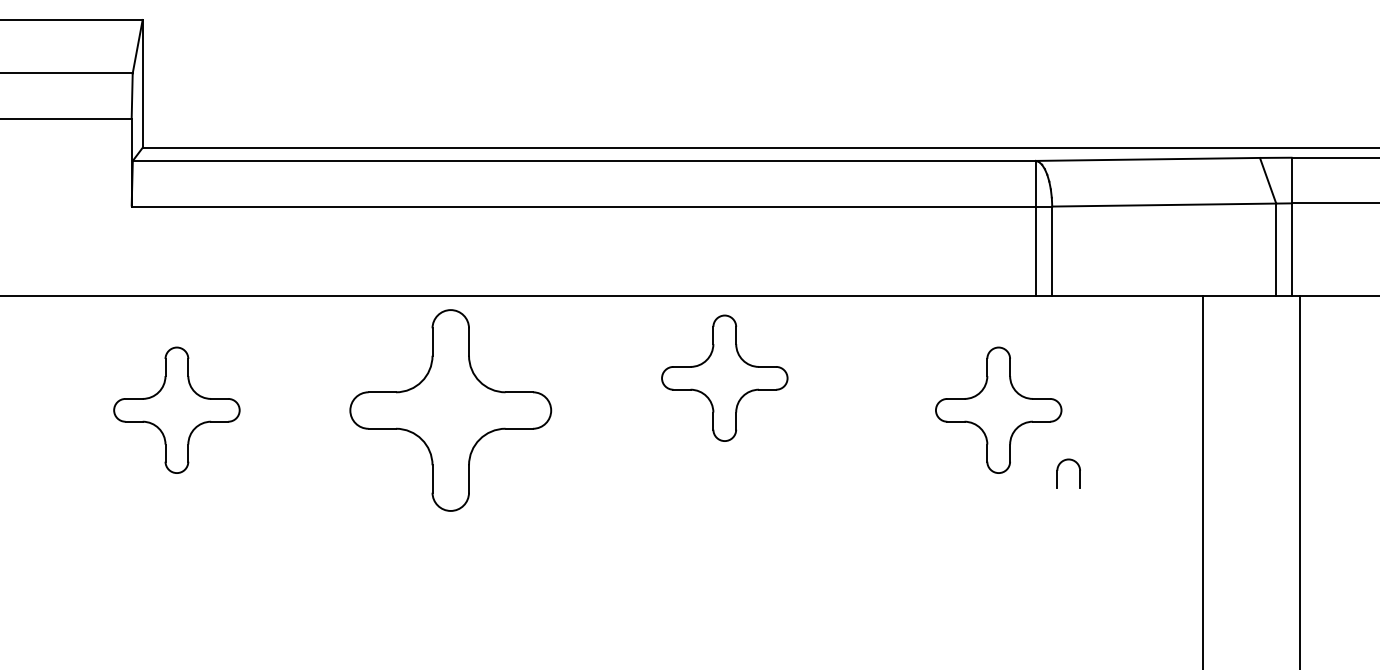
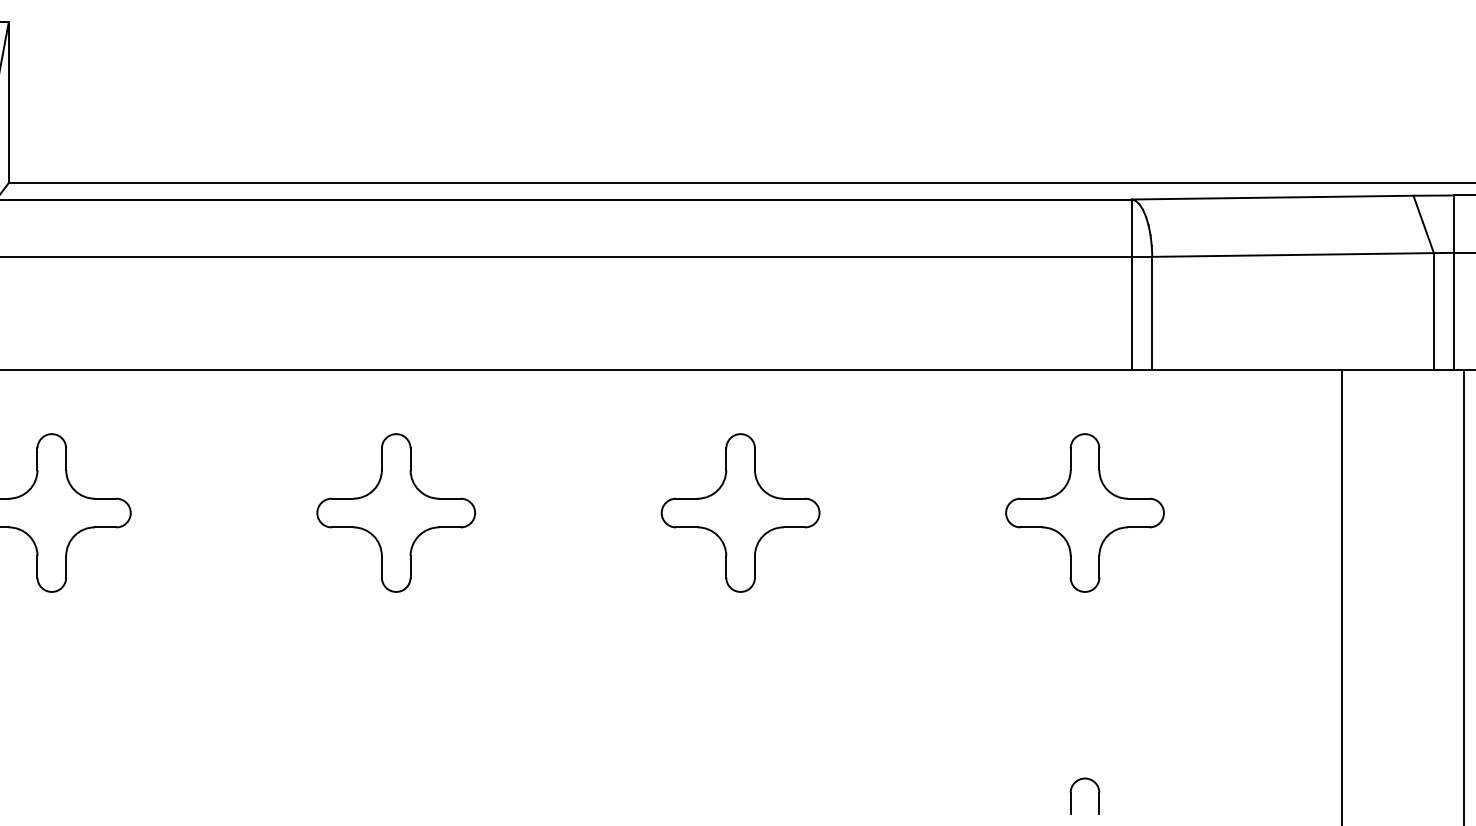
part: (724, 377) -> (740, 512), moved
part: (450, 409) -> (395, 512), size x0.62
part: (1058, 470) -> (1072, 792), moved

